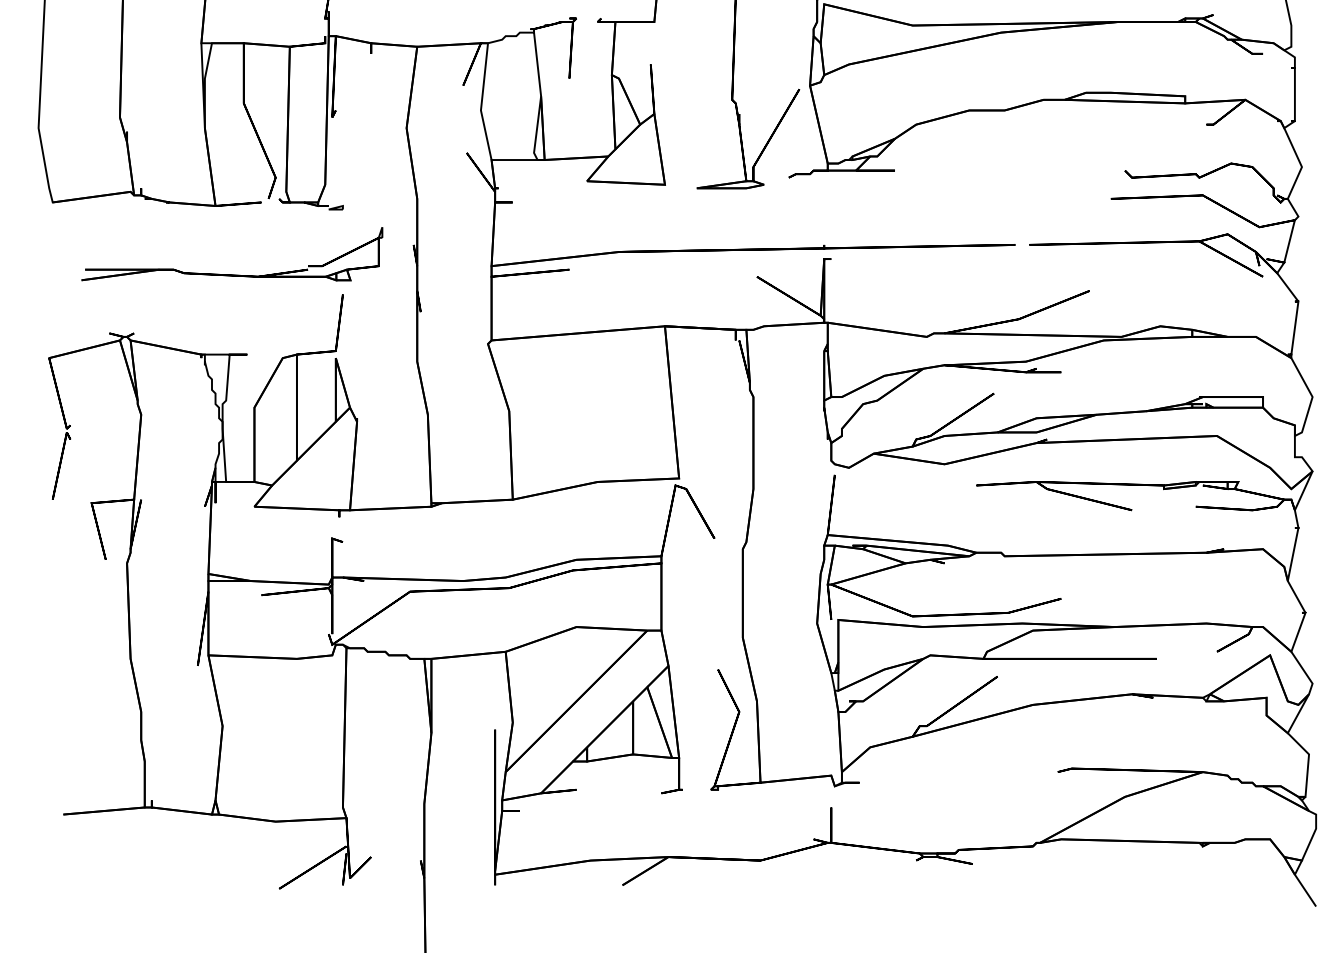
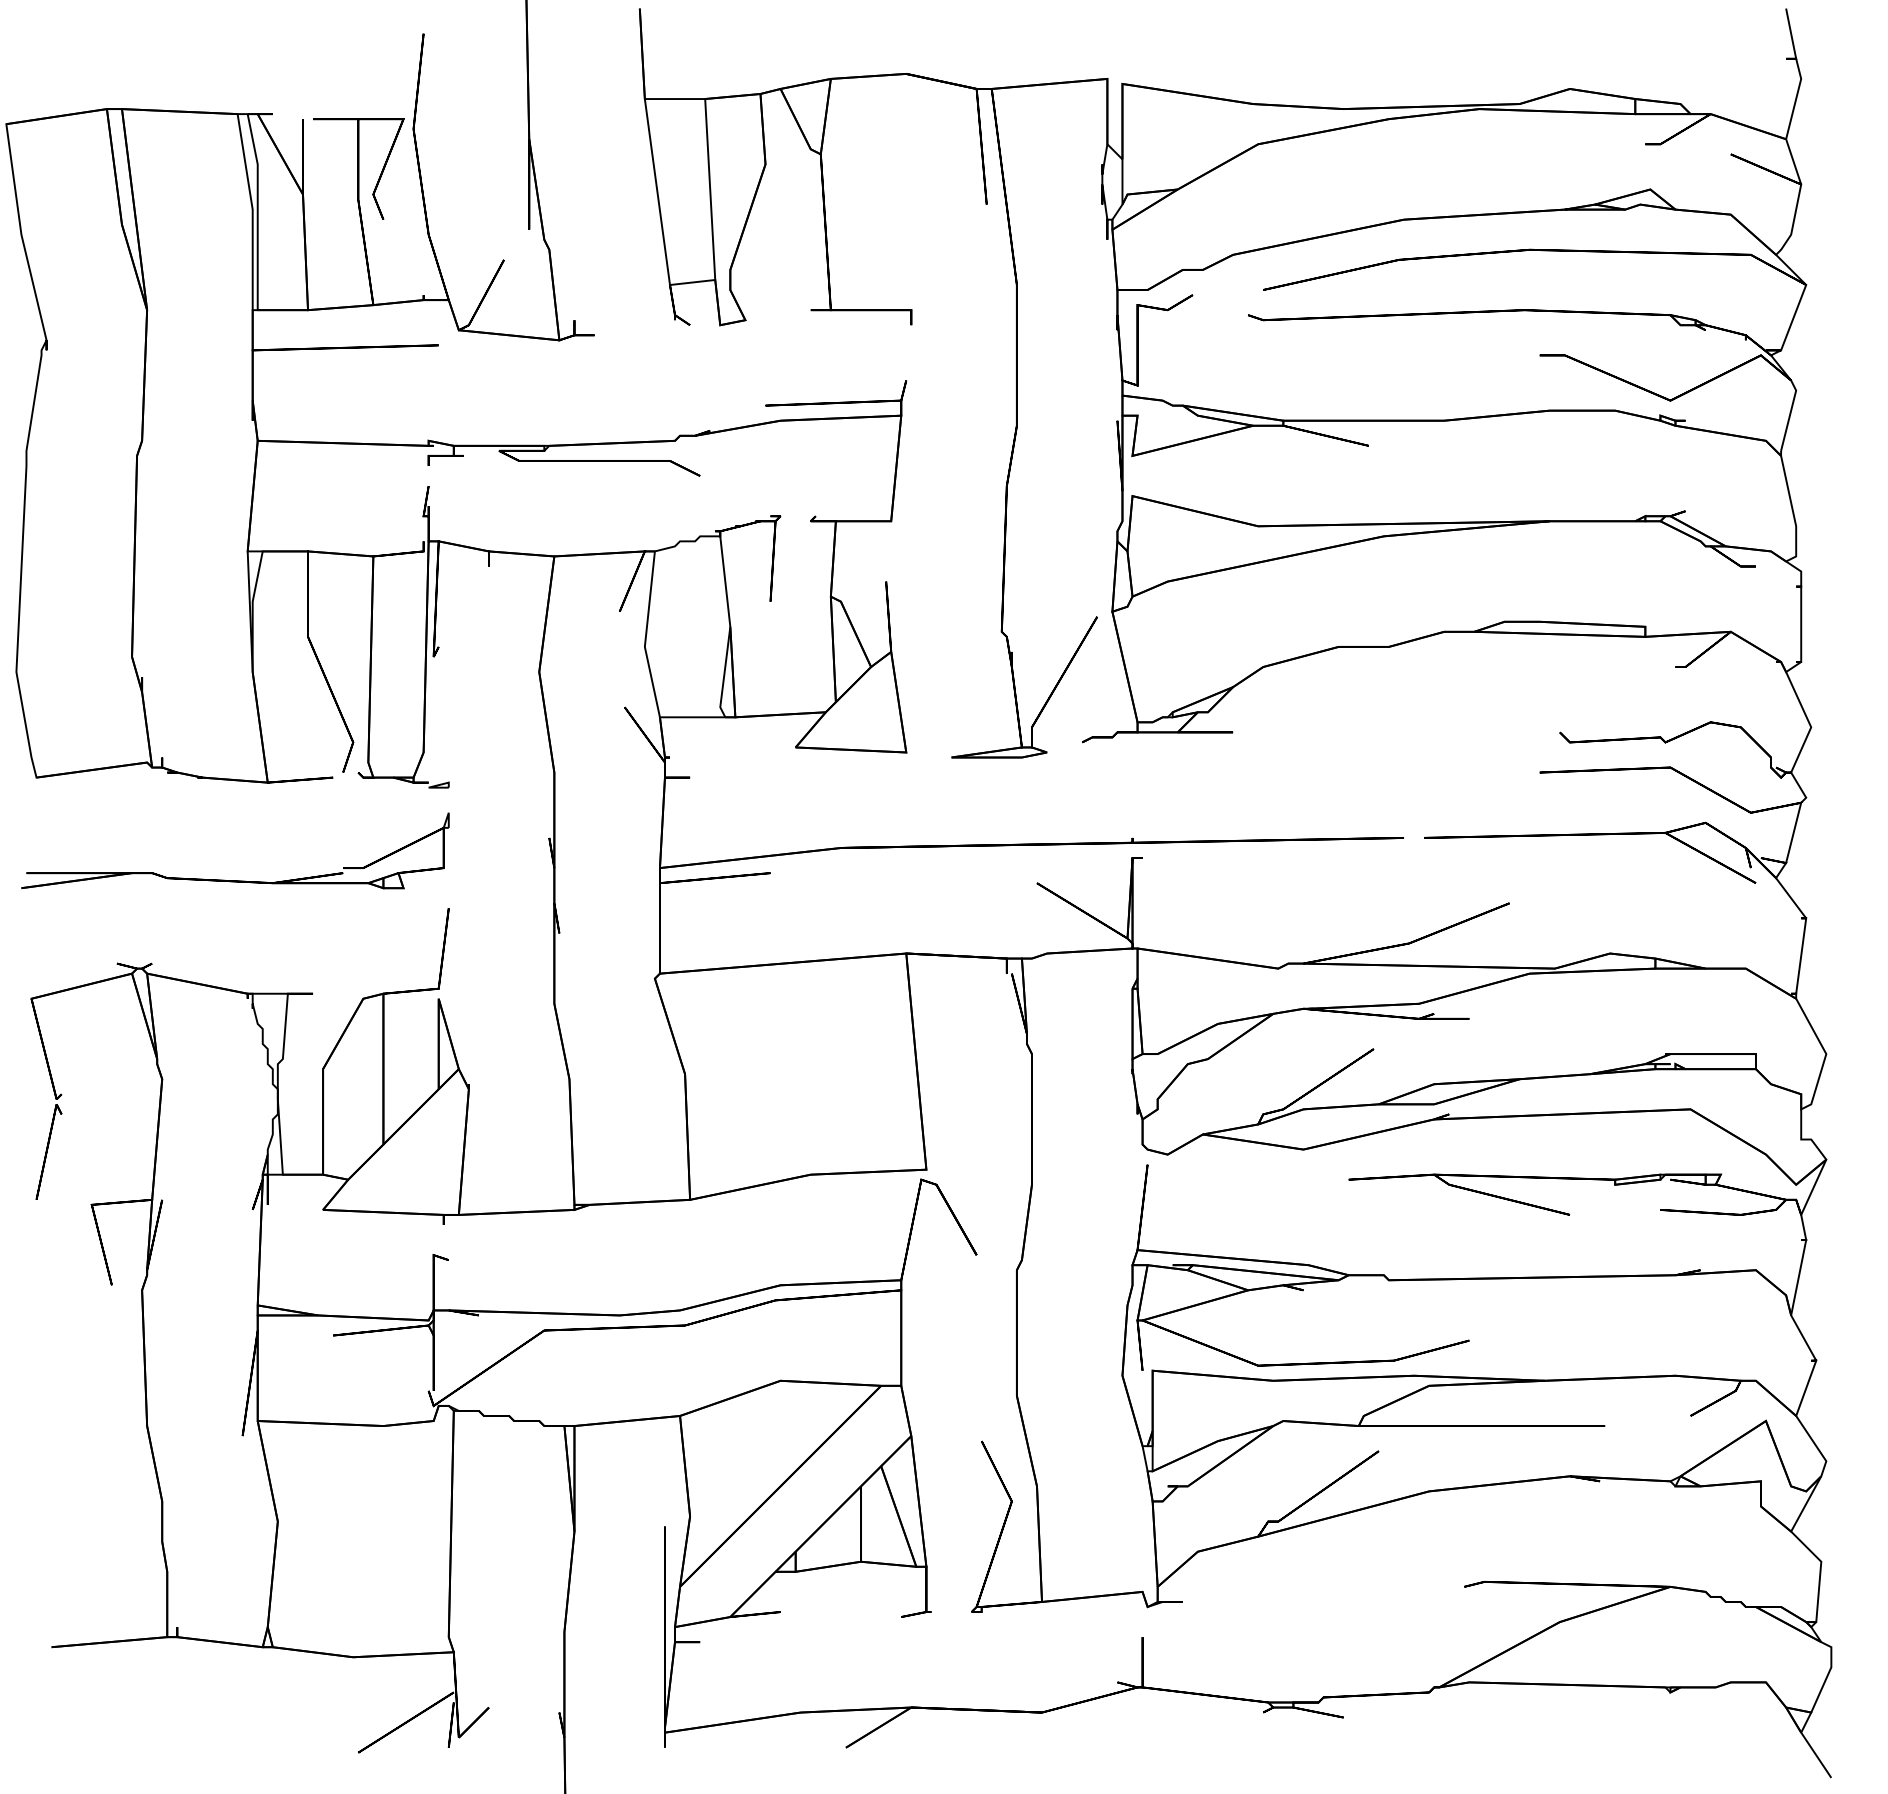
part: (232, 274) -> (235, 880), moved

